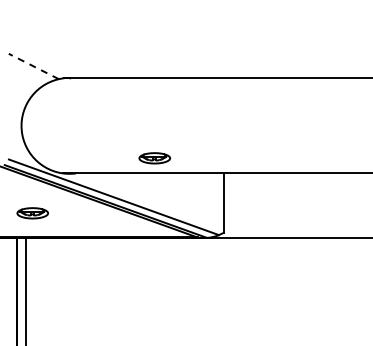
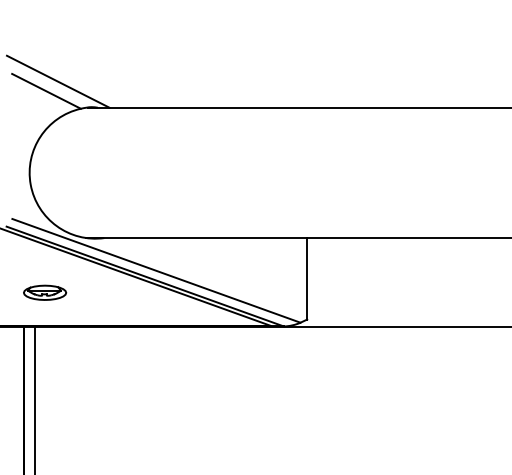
line: (42, 59) -> (58, 81), added
line: (33, 66) -> (46, 91), dashed -> solid
part: (154, 158) -> (212, 217), removed

